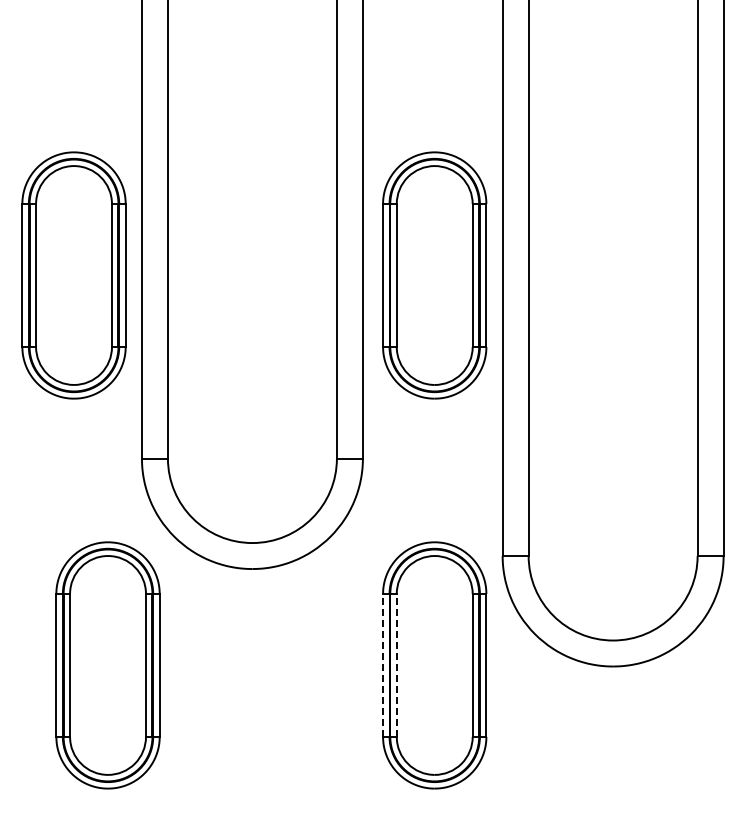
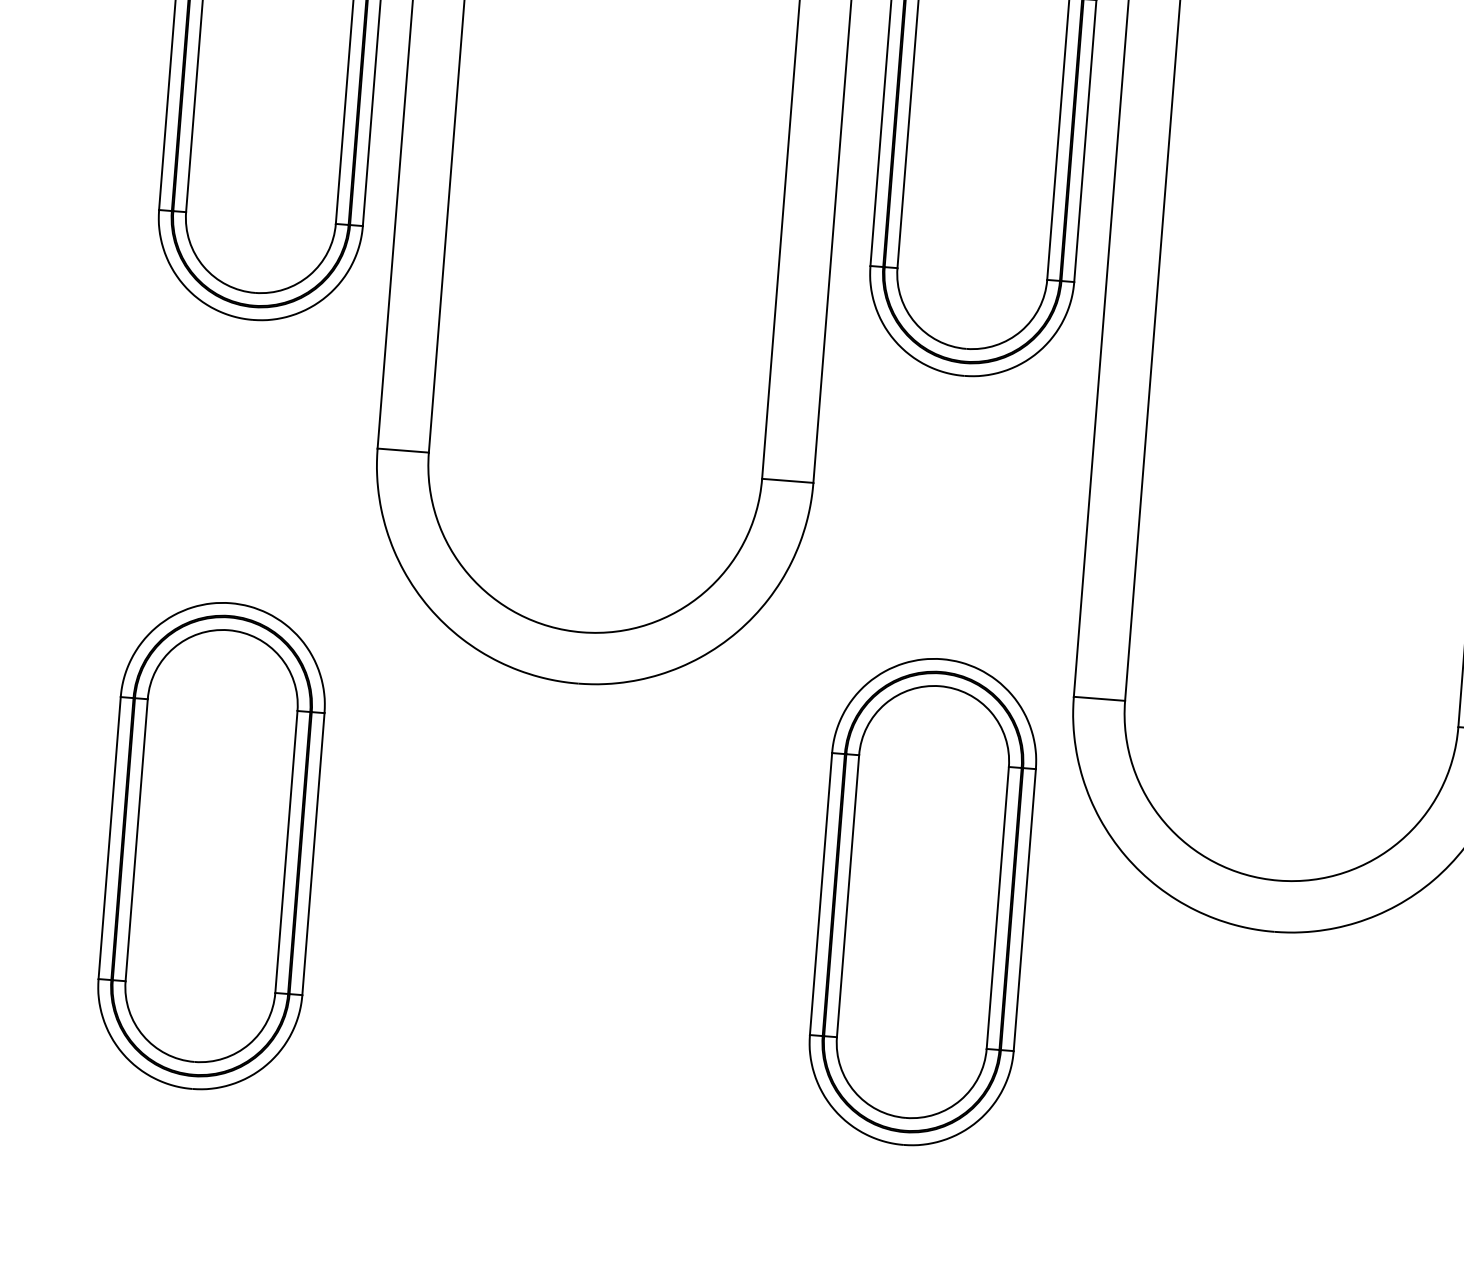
line: (383, 664) -> (822, 892), dashed -> solid
line: (396, 664) -> (847, 894), dashed -> solid
part: (107, 665) -> (210, 846), moved

